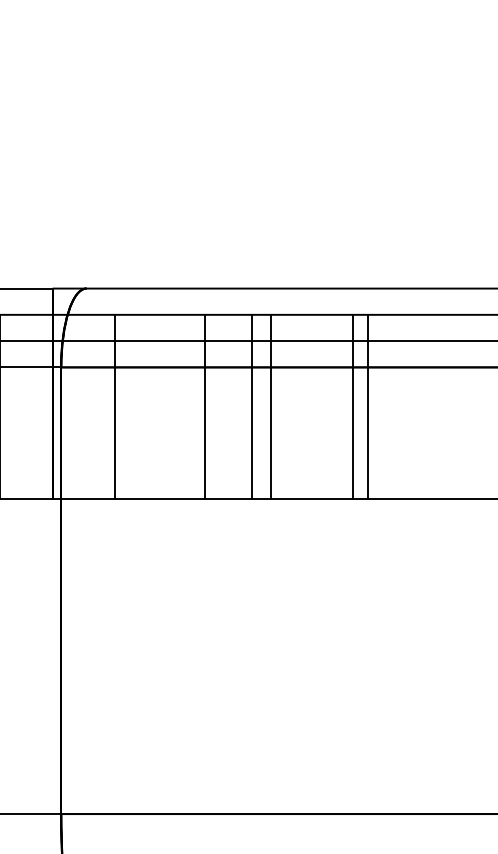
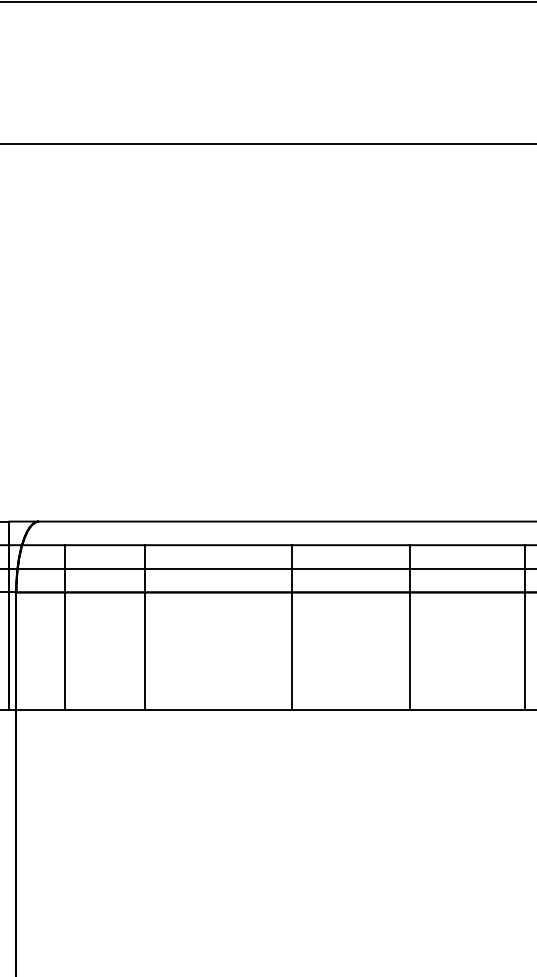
line: (251, 406) -> (187, 627), removed
line: (270, 406) -> (204, 627), removed
line: (352, 406) -> (278, 627), removed

